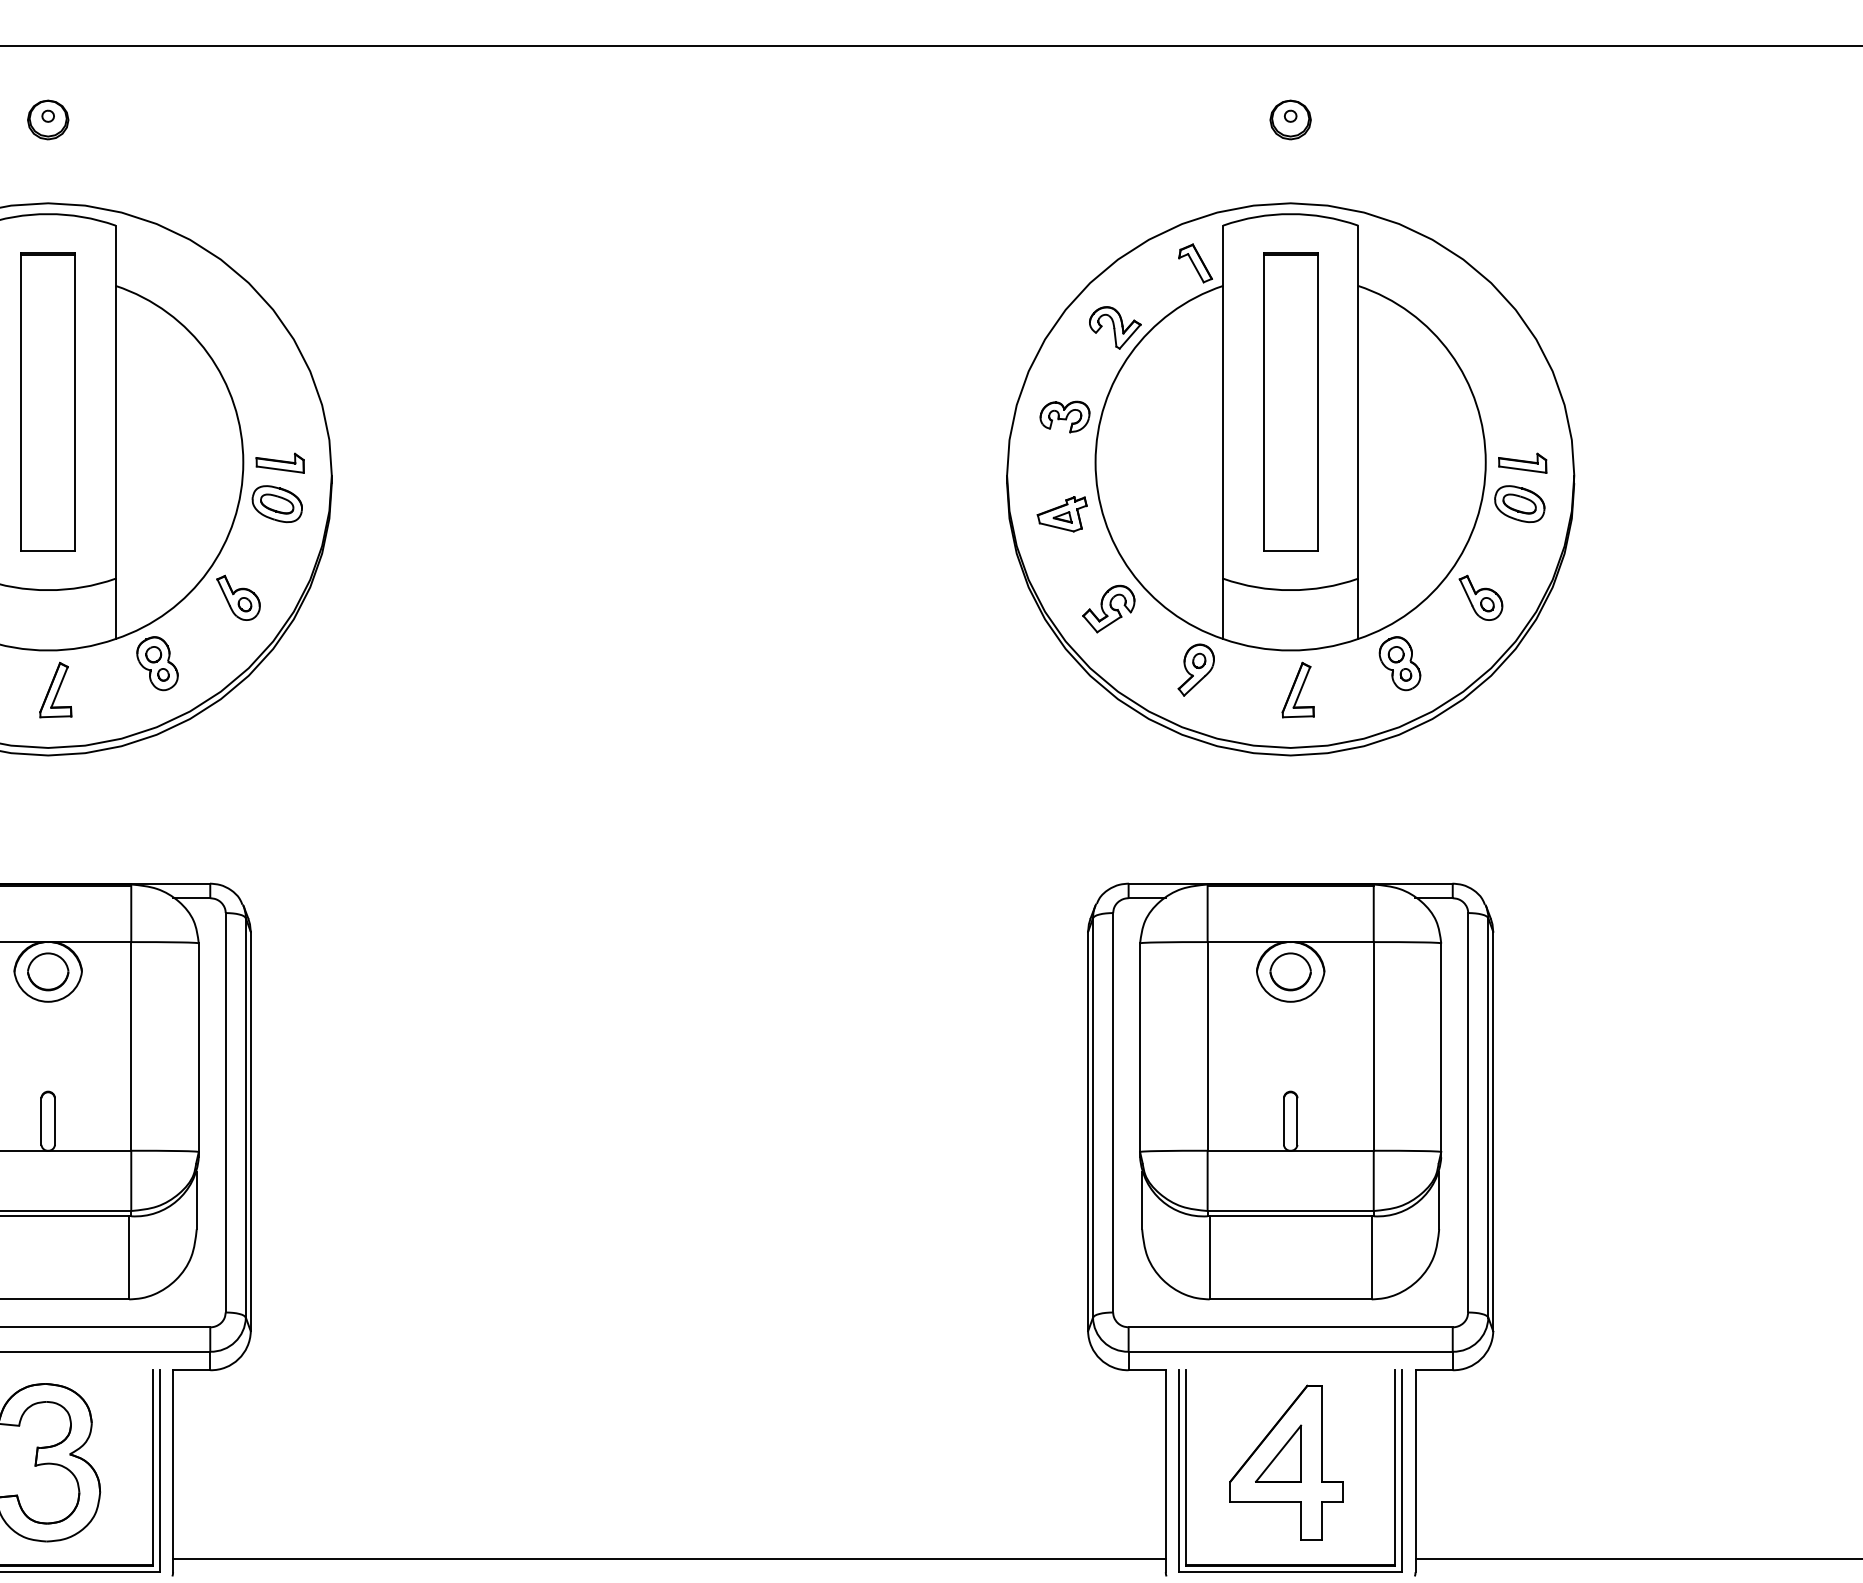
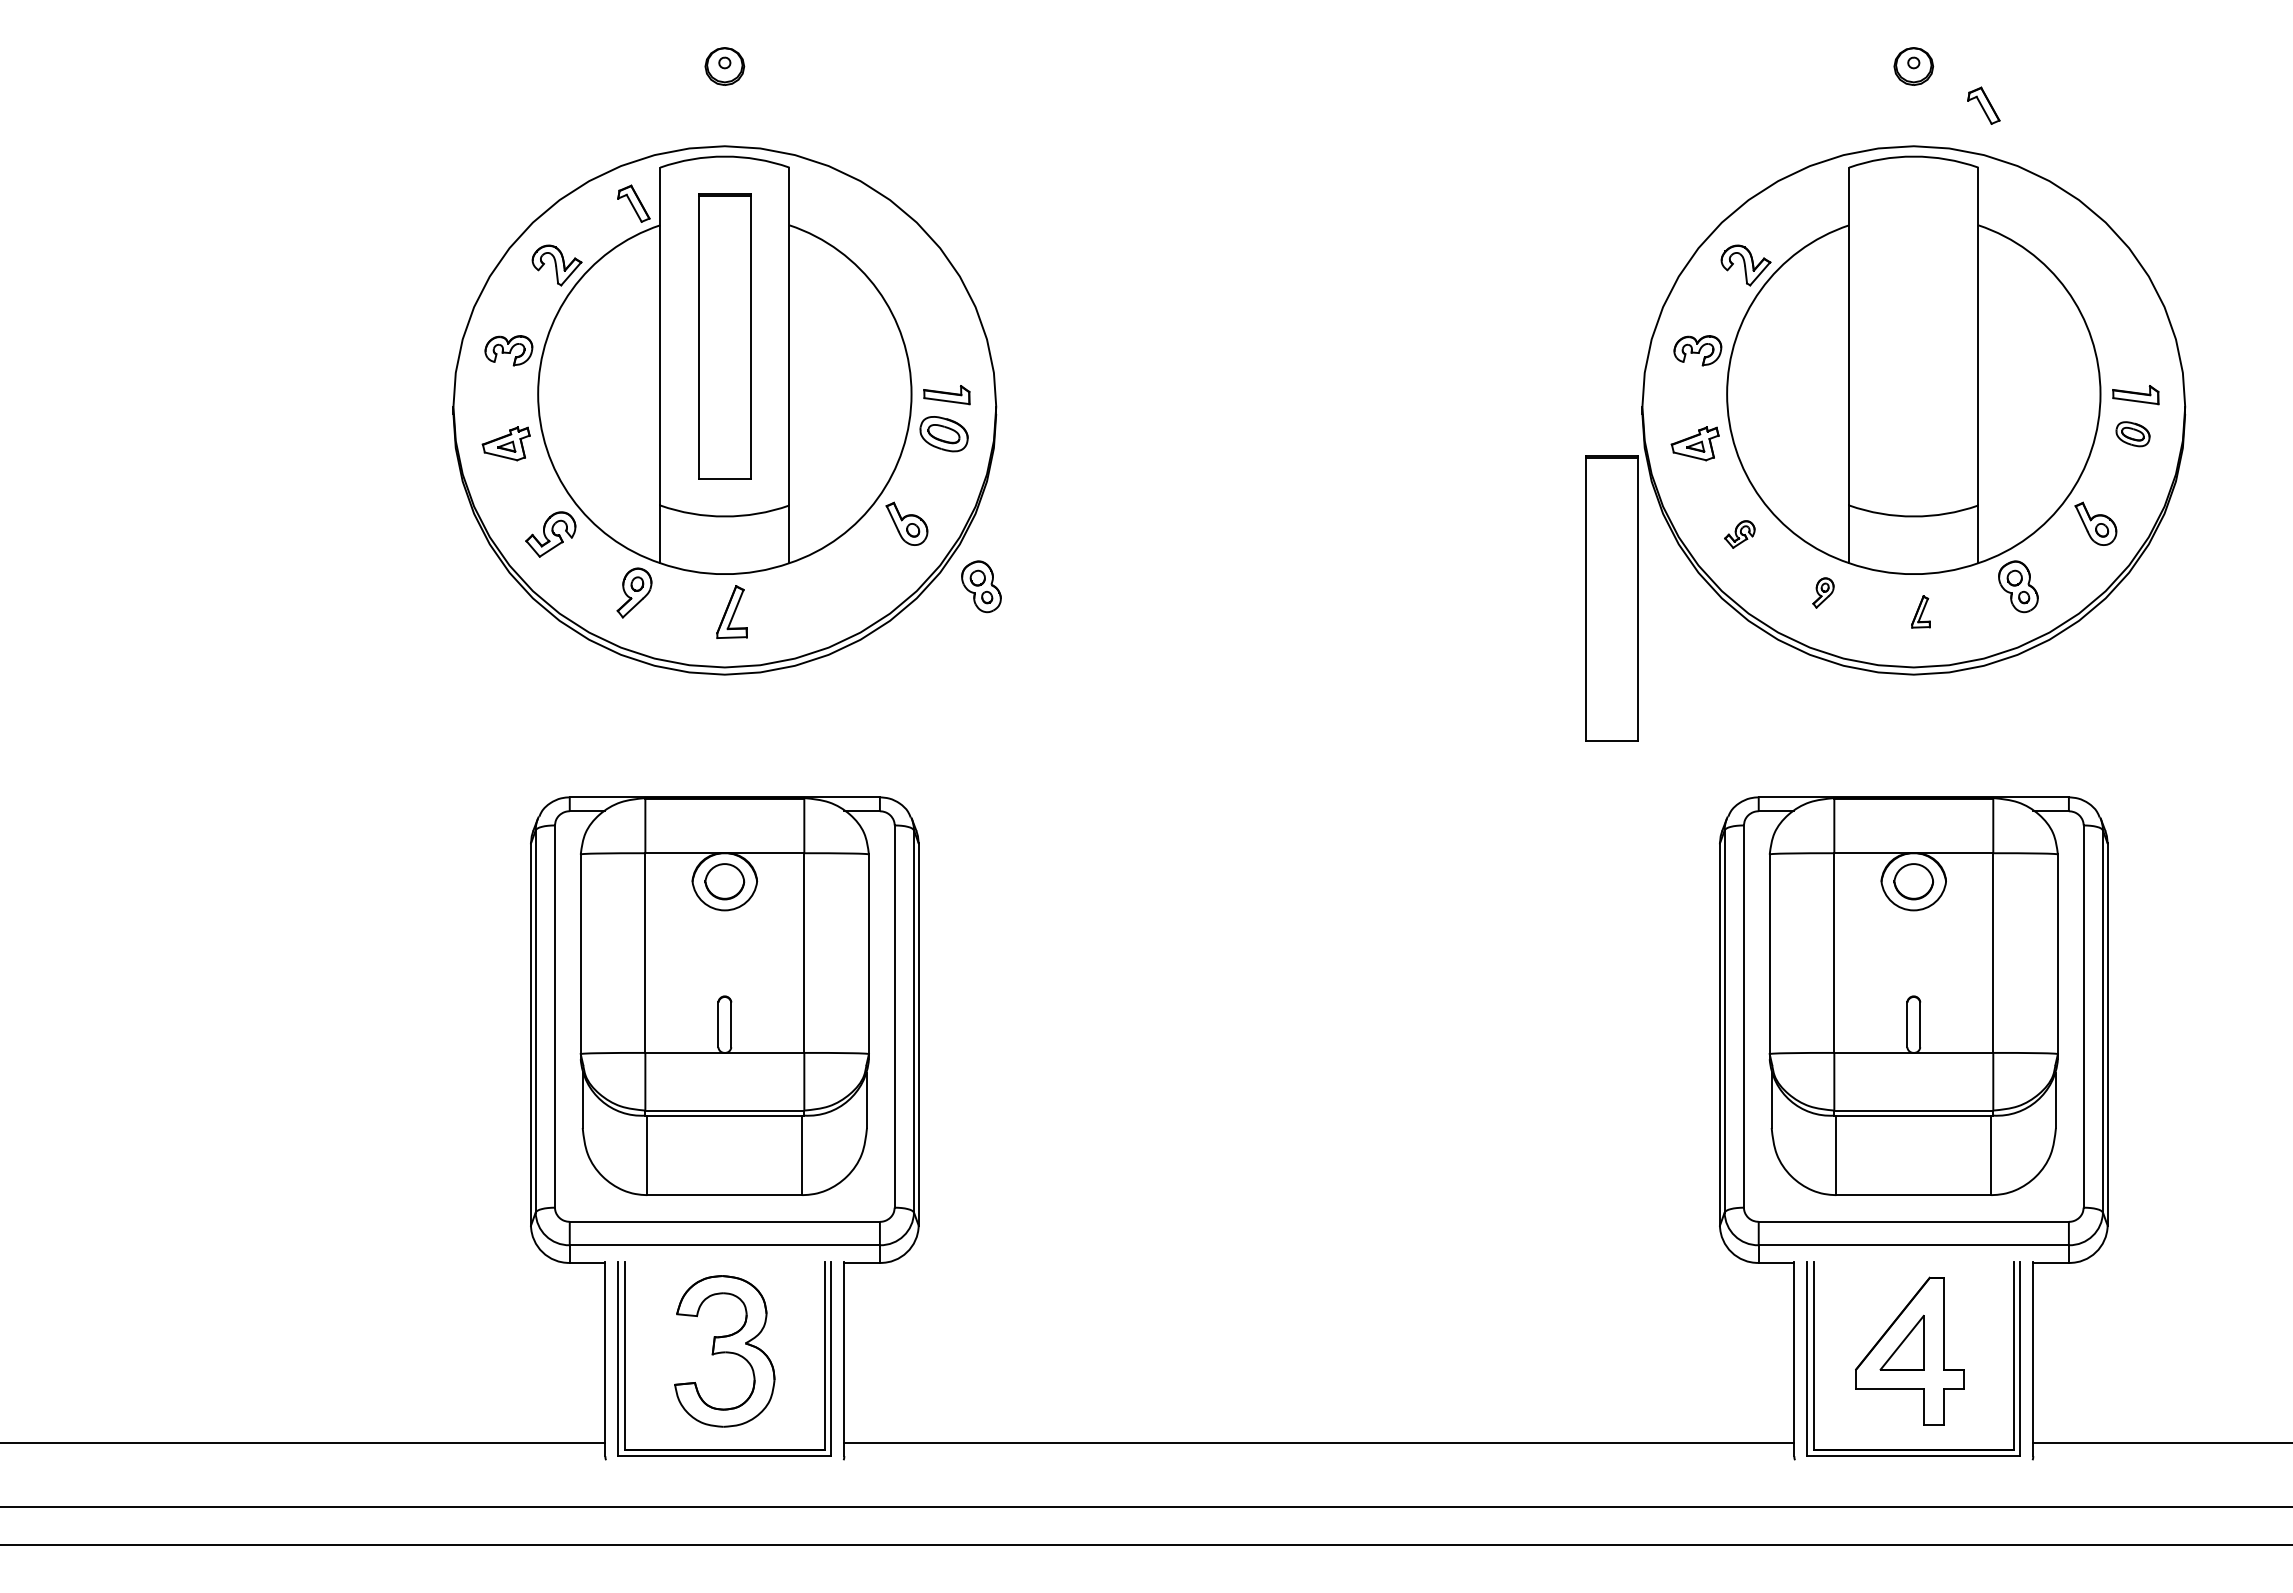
part: (1195, 263) -> (1983, 105), moved
part: (1290, 402) -> (1611, 598), moved
part: (1519, 504) -> (2132, 434), size x0.7
part: (1108, 609) -> (1739, 534), size x0.6
part: (157, 663) -> (981, 586), moved
part: (1196, 669) -> (1823, 592), size x0.6
part: (1297, 689) -> (1920, 611), size x0.6

